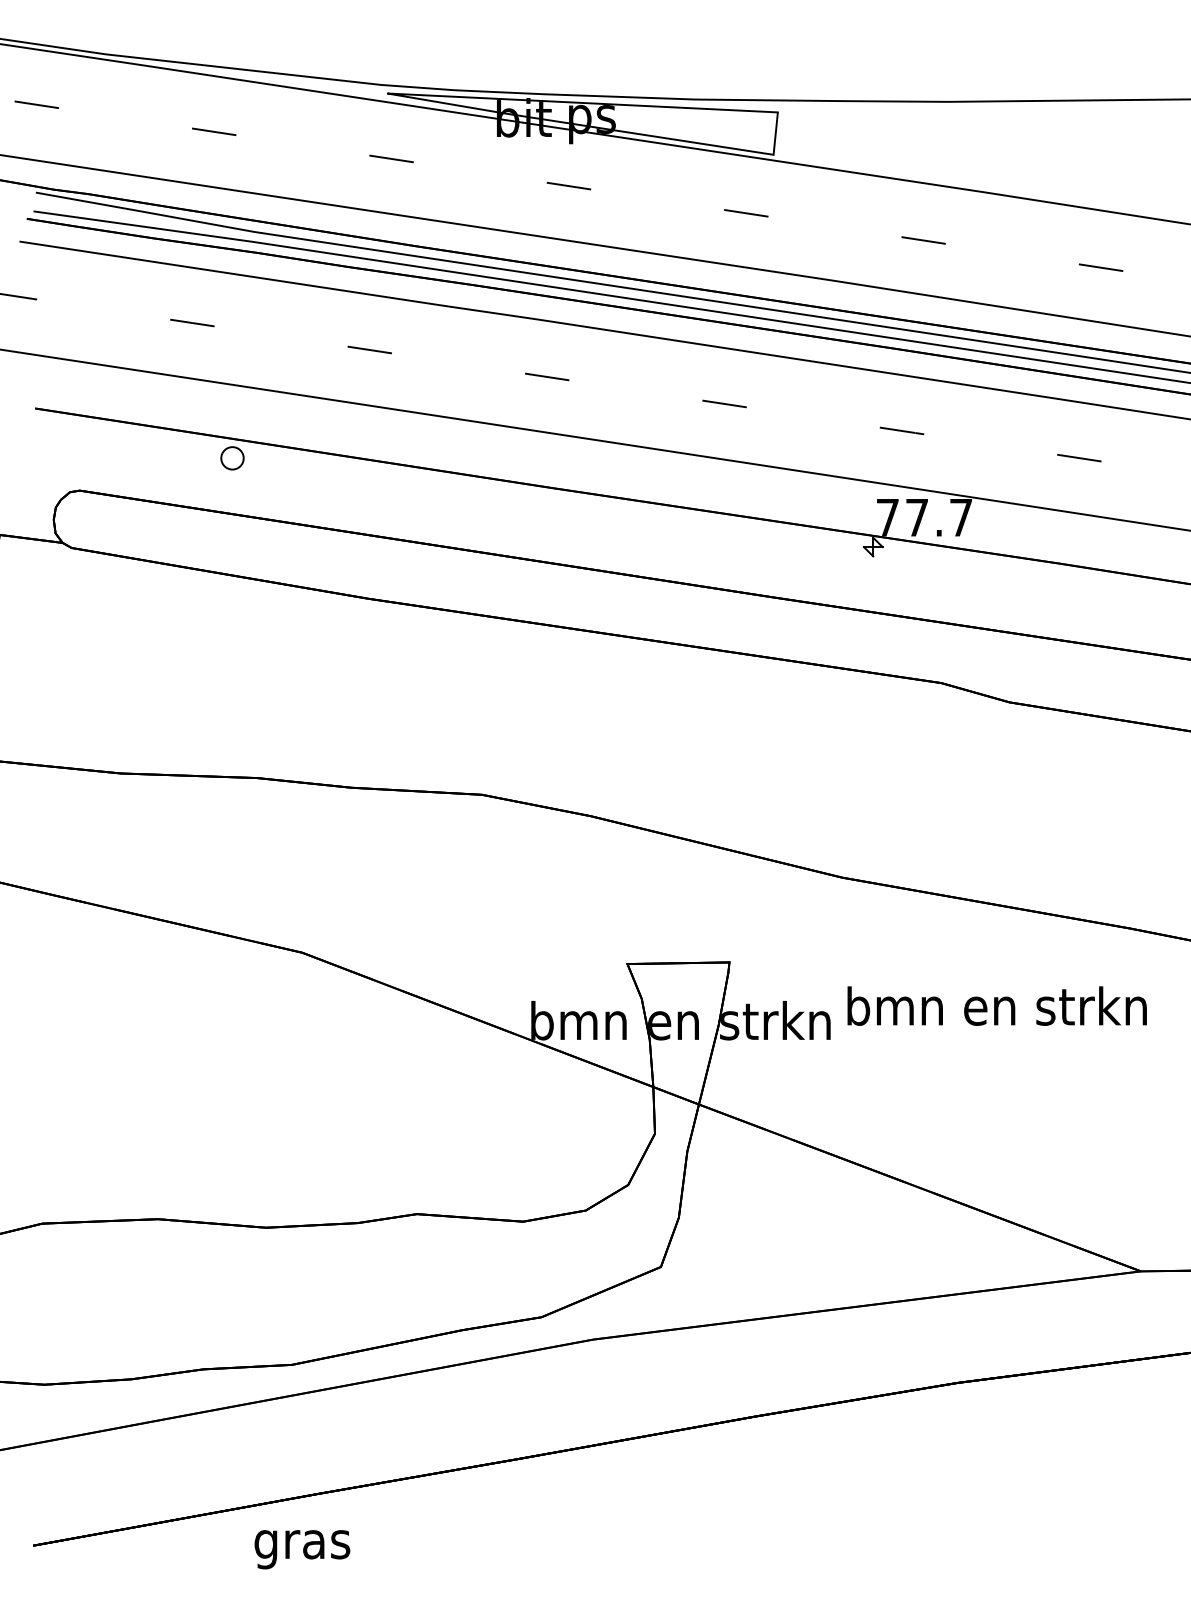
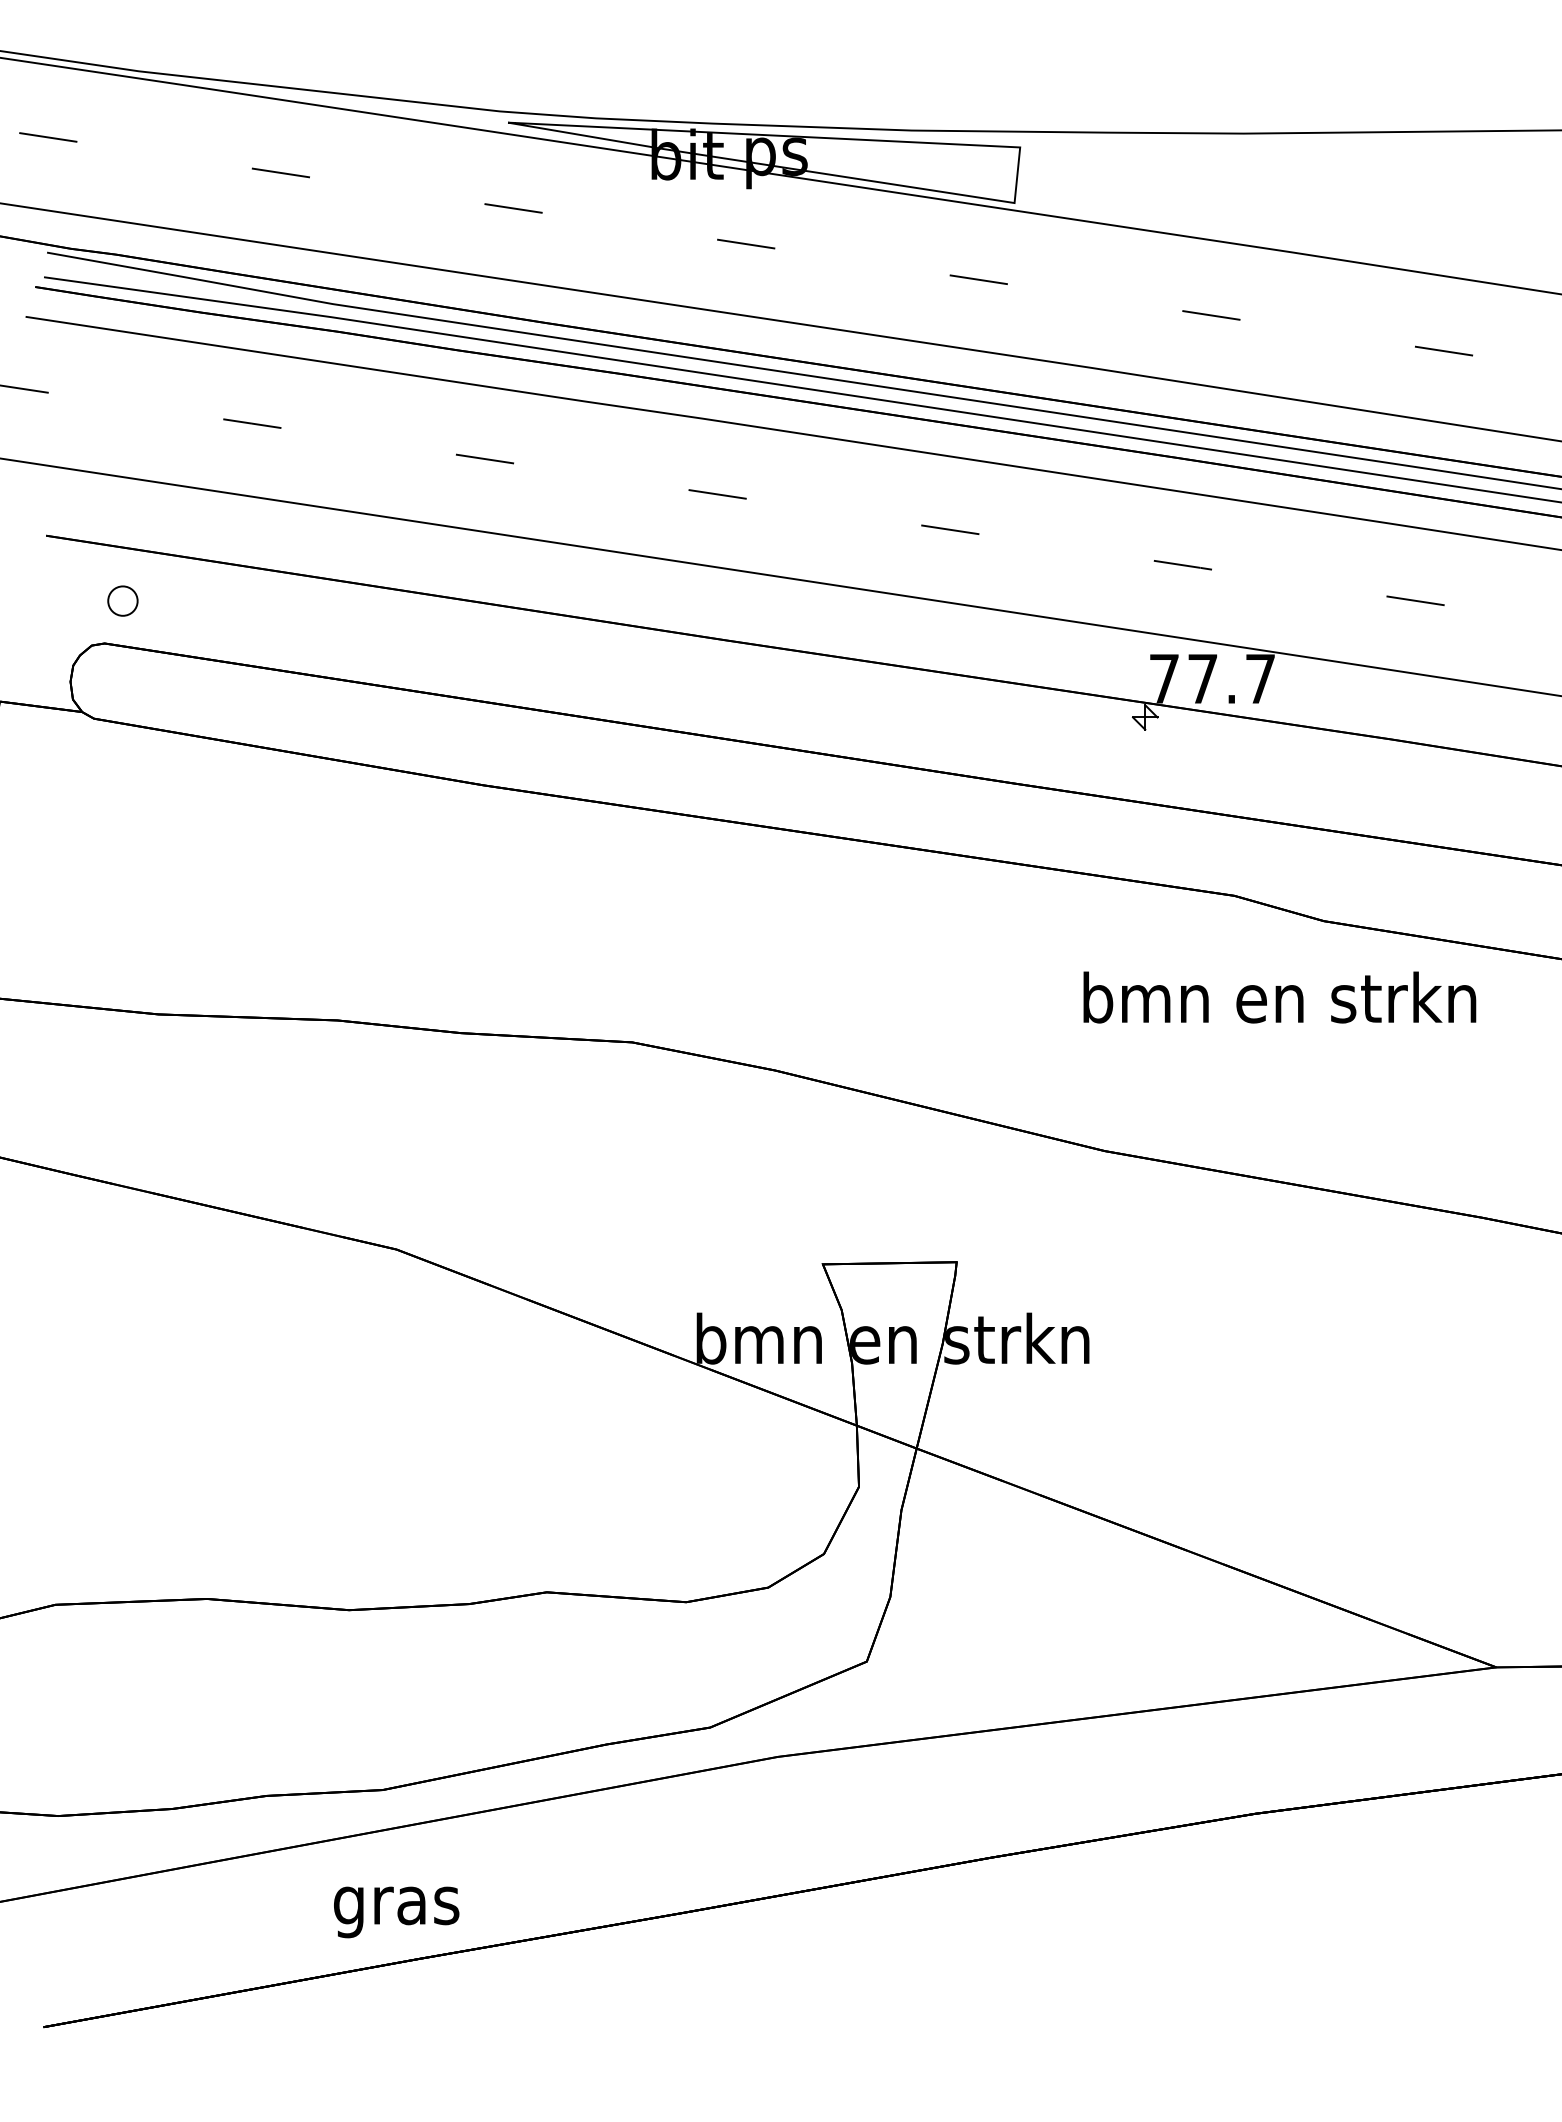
part: (232, 457) -> (122, 600), moved
text: (996, 1006) -> (1279, 997), moved
text: (302, 1549) -> (396, 1912), moved

